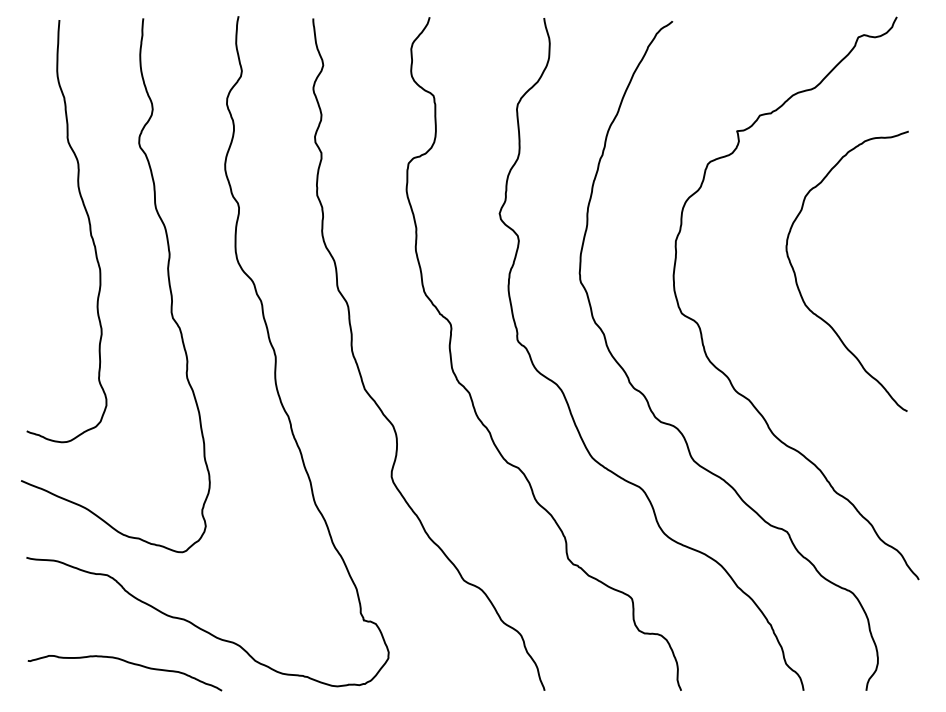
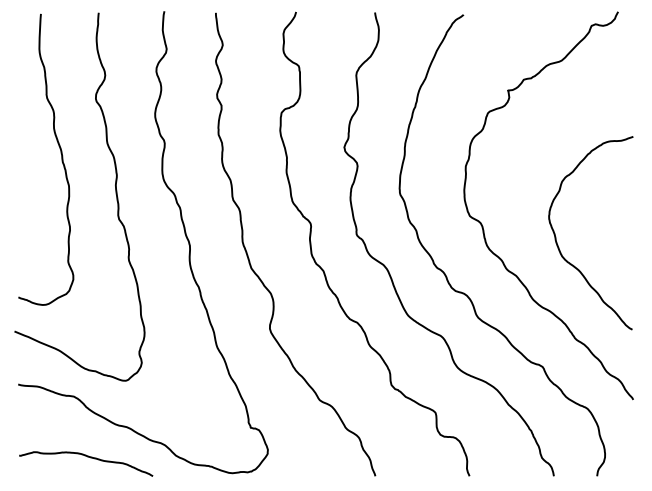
curve: (801, 292) -> (559, 247), moved

